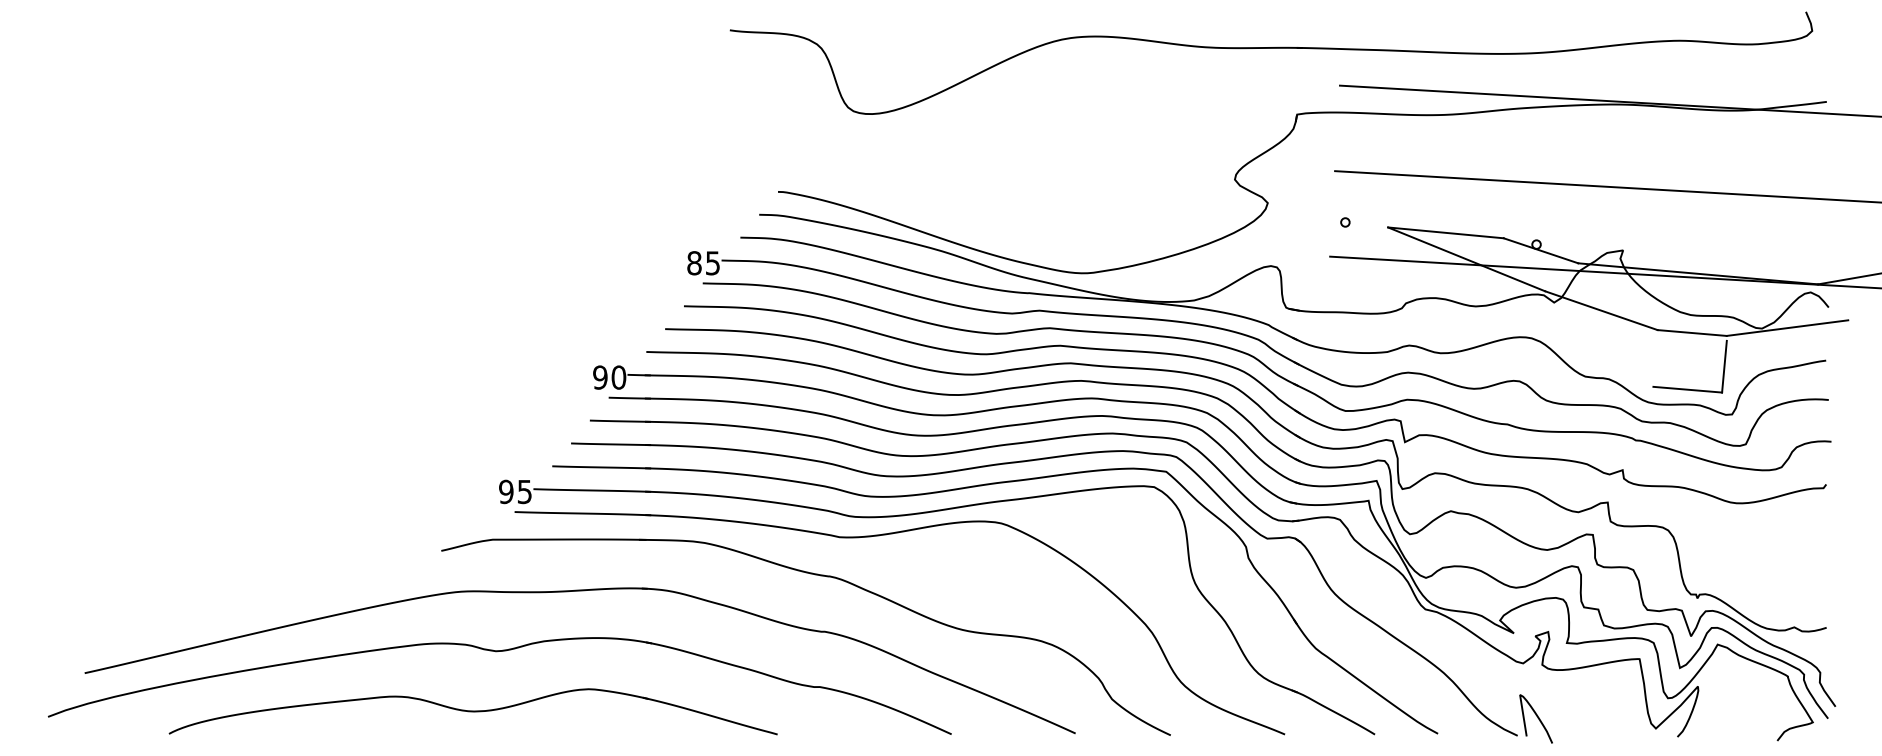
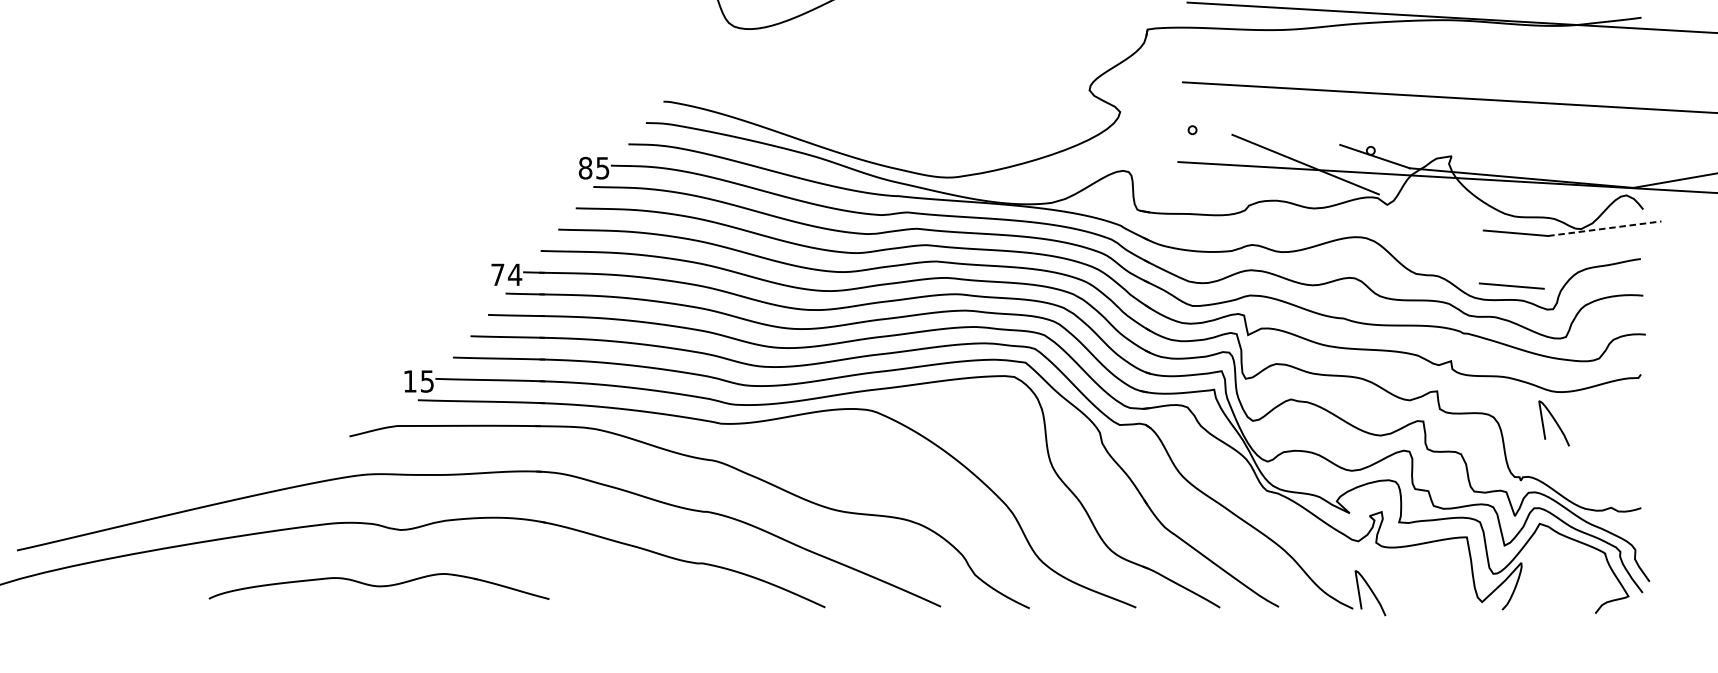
line: (1445, 232) -> (1285, 139), removed
line: (1601, 310) -> (1431, 212), removed
line: (1787, 328) -> (1604, 229), solid -> dashed
line: (1724, 366) -> (1546, 264), removed
text: (609, 377) -> (506, 274), 90 -> 74
text: (506, 491) -> (410, 381), 95 -> 15
curve: (1734, 536) -> (1555, 423), added
part: (472, 711) -> (378, 586), size x0.6

